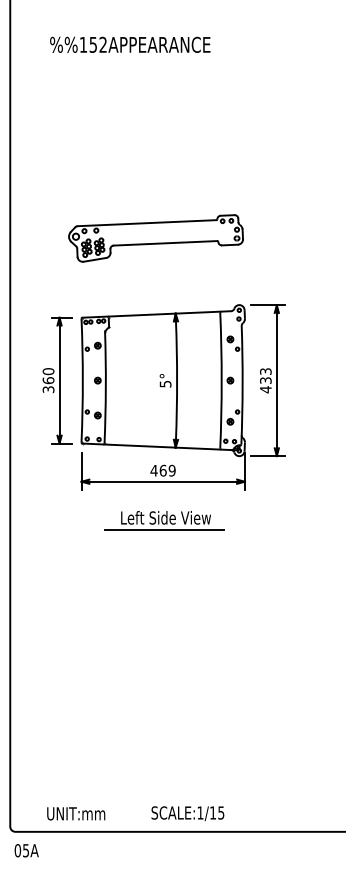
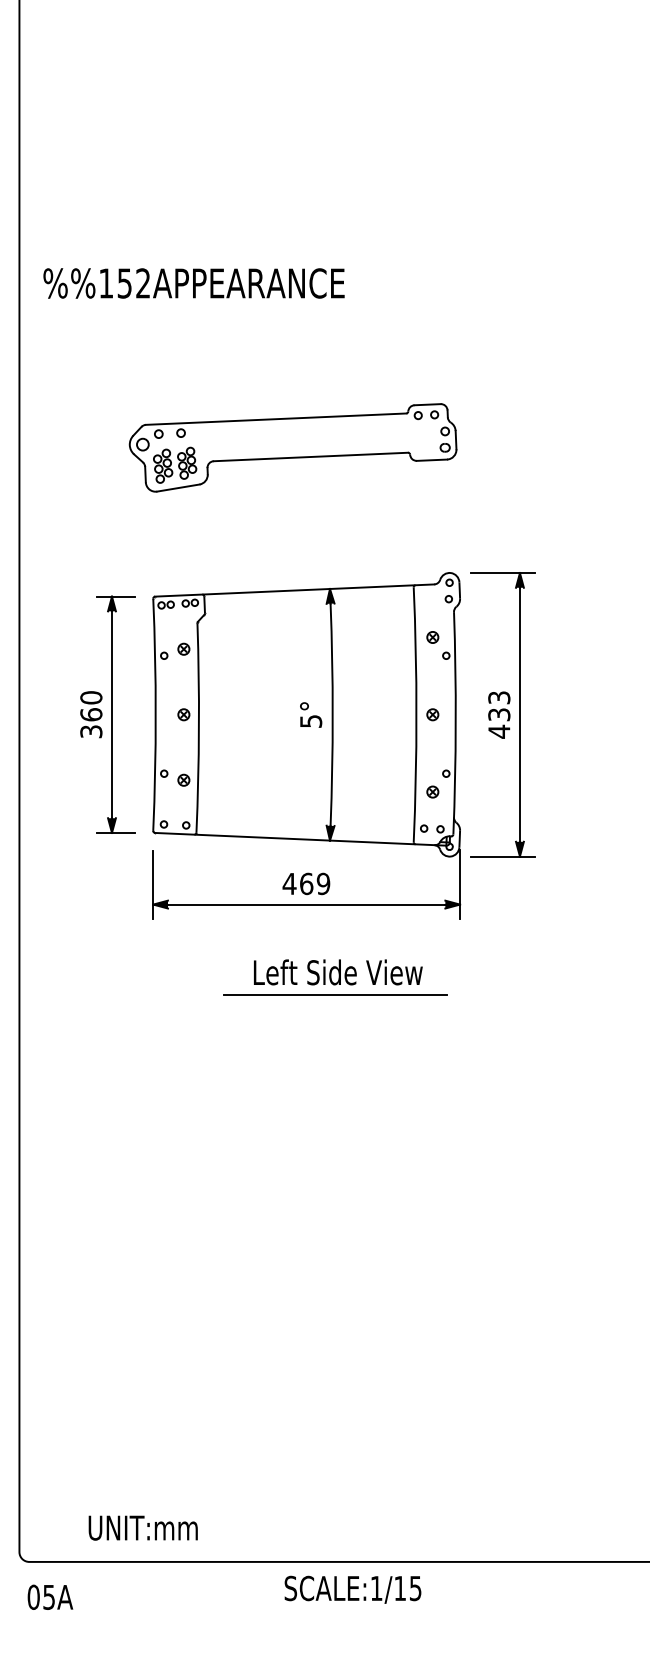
text: (130, 44) -> (194, 282), moved
part: (164, 520) -> (335, 977), moved
text: (187, 813) -> (352, 1589), moved

